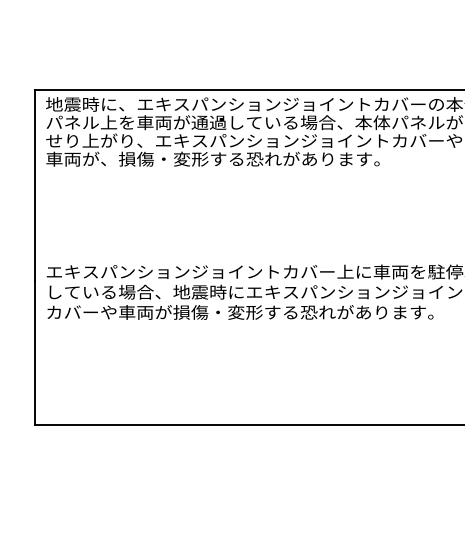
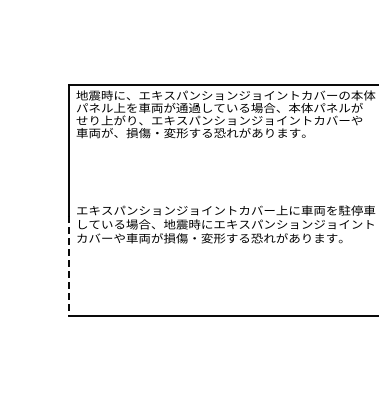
line: (35, 353) -> (69, 266), solid -> dashed

